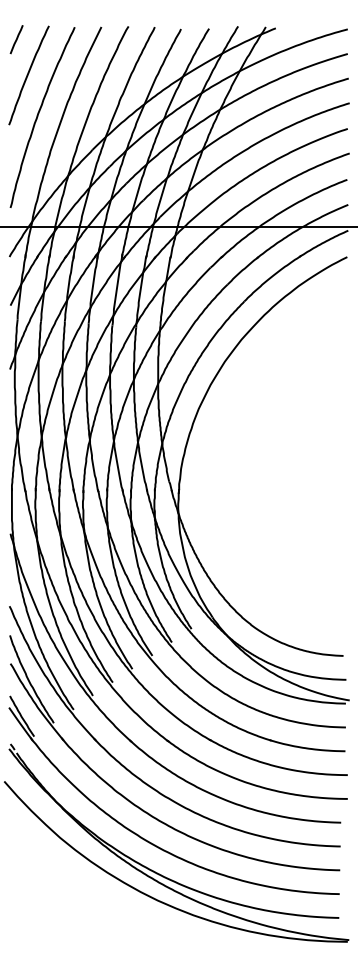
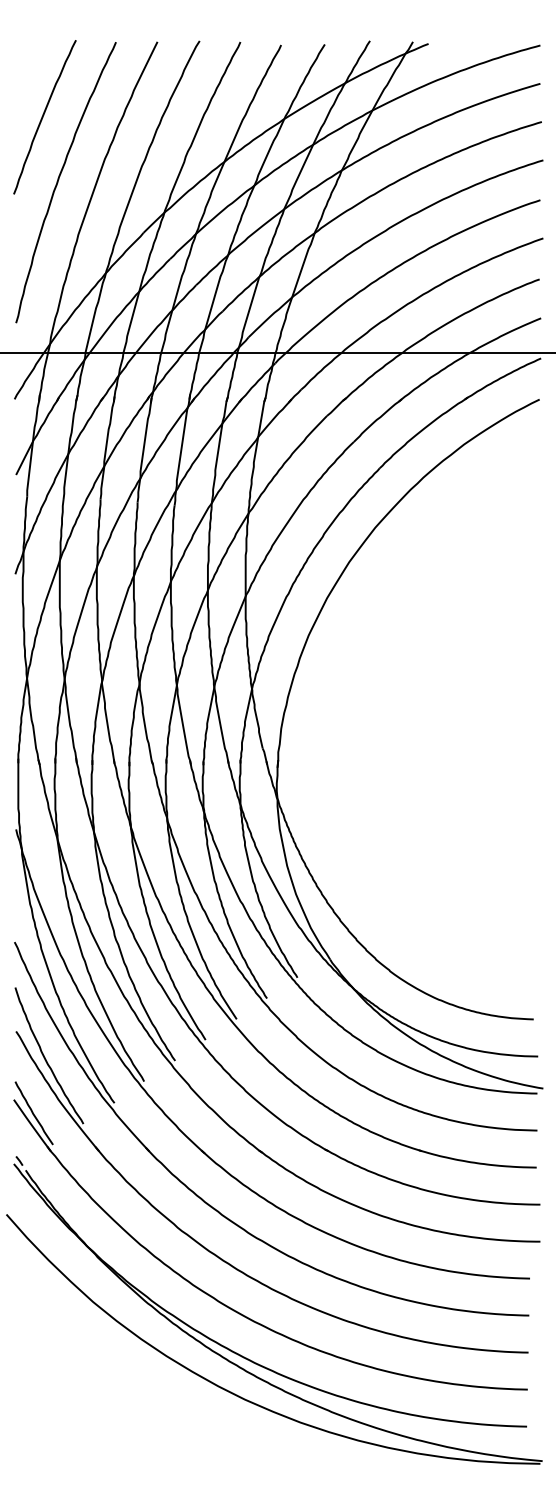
line: (16, 39) -> (25, 61), removed

